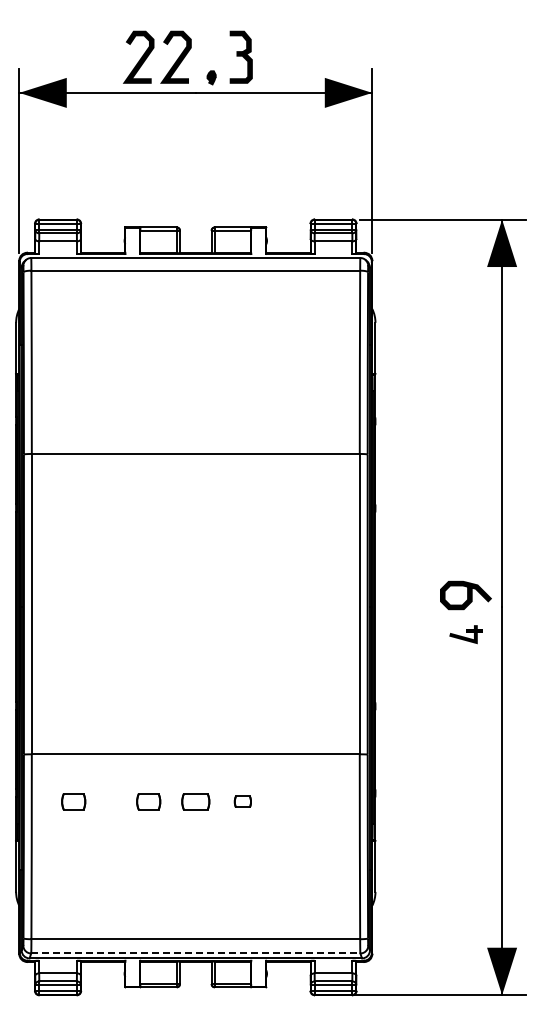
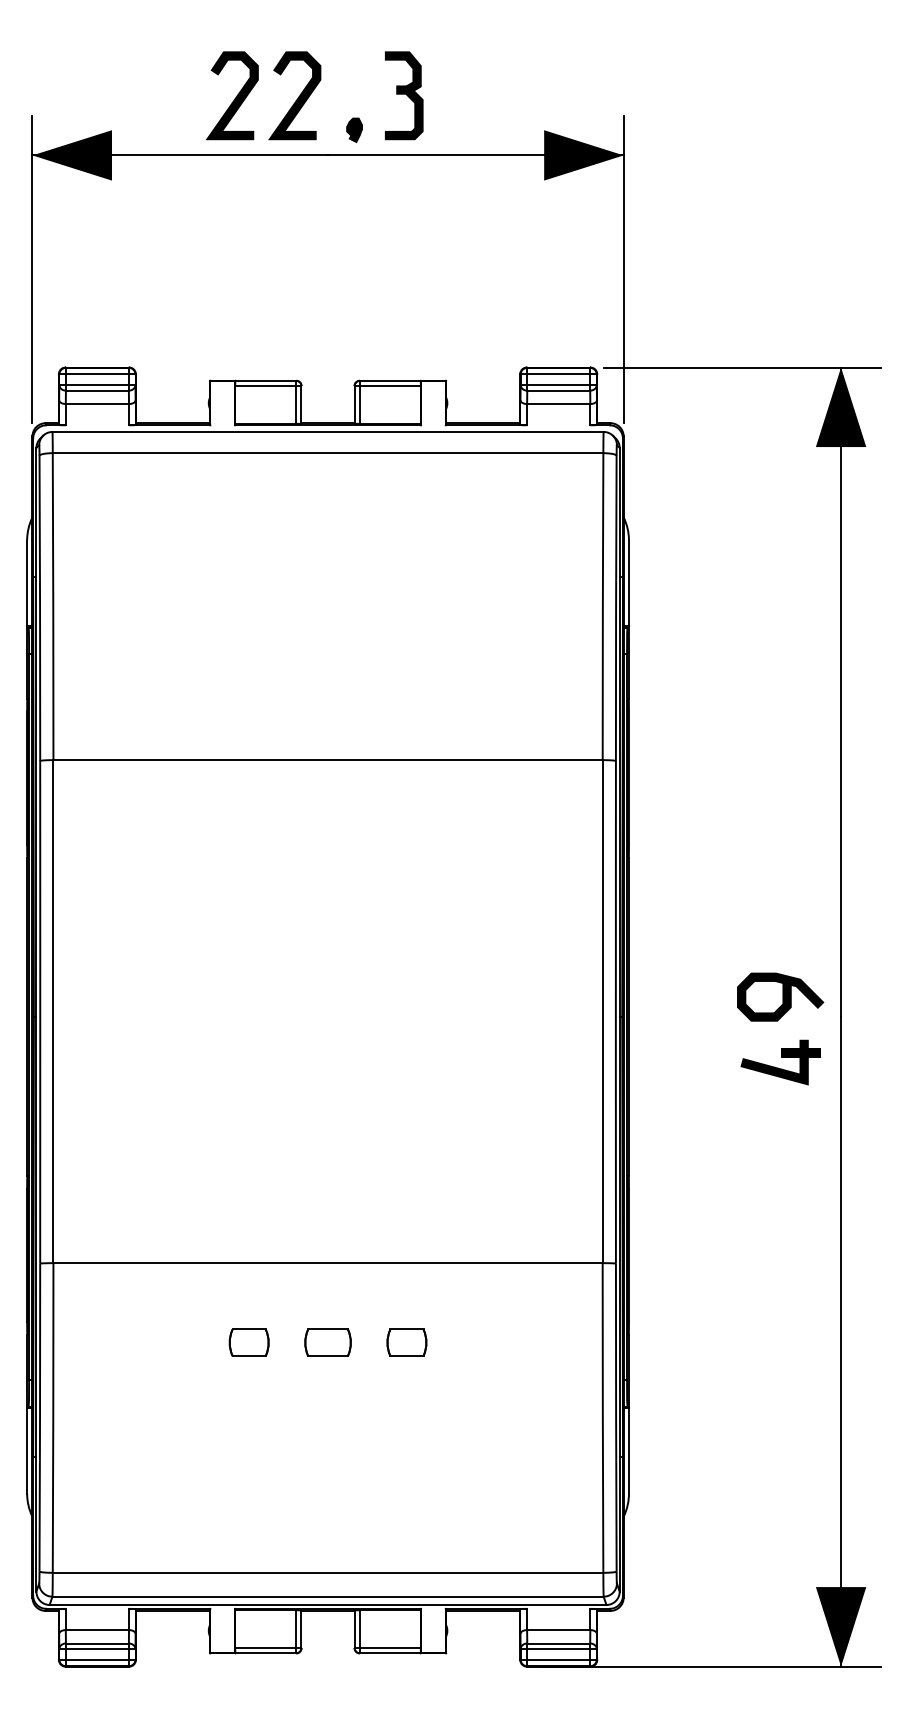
part: (465, 634) -> (779, 1062), size x1.43
part: (73, 801) -> (123, 1342), removed
part: (242, 801) -> (406, 1342), size x1.43
line: (195, 953) -> (327, 1596), dashed -> solid

